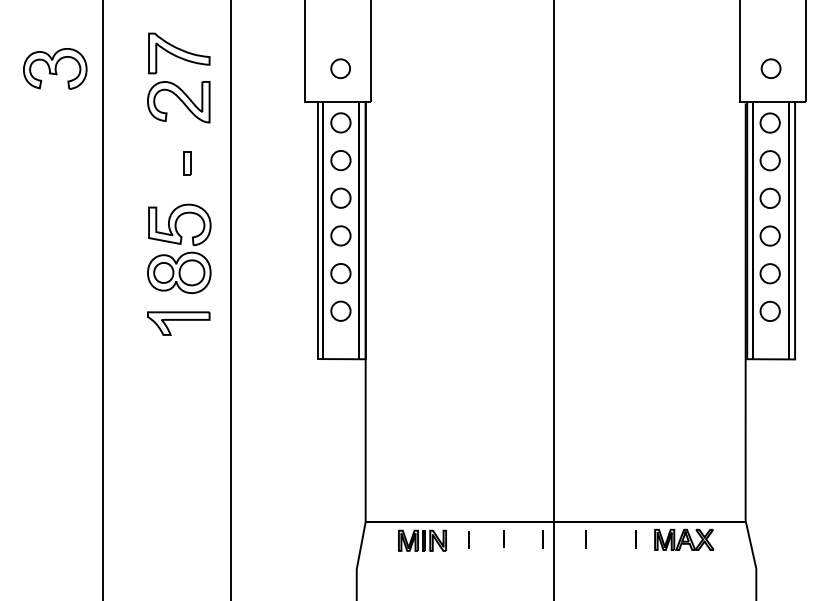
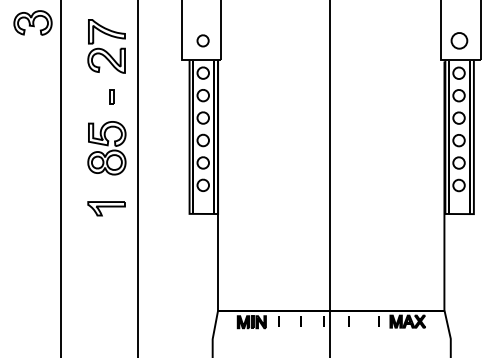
part: (54, 68) -> (32, 22), moved
part: (770, 68) -> (459, 40), size x1.4
part: (178, 323) -> (106, 208), moved

